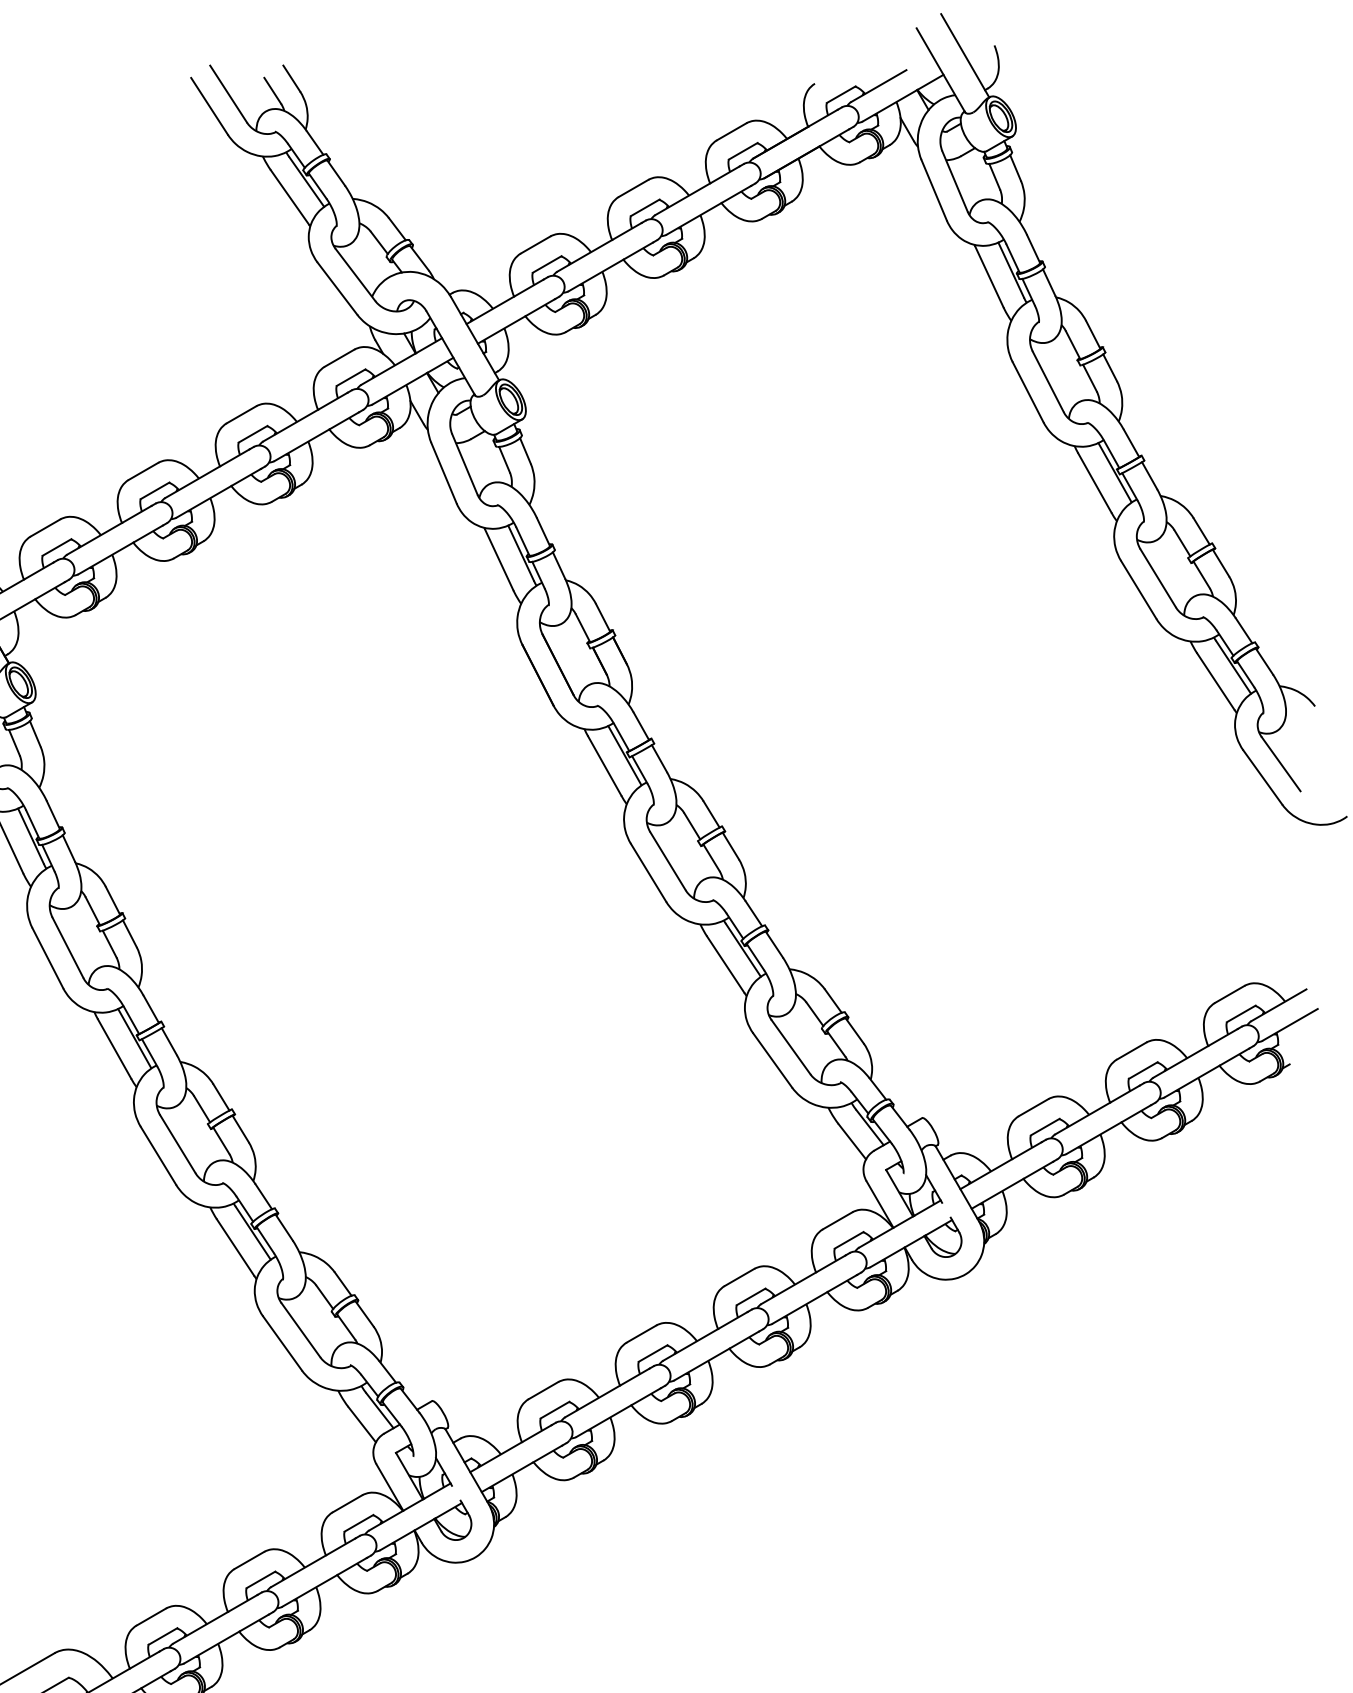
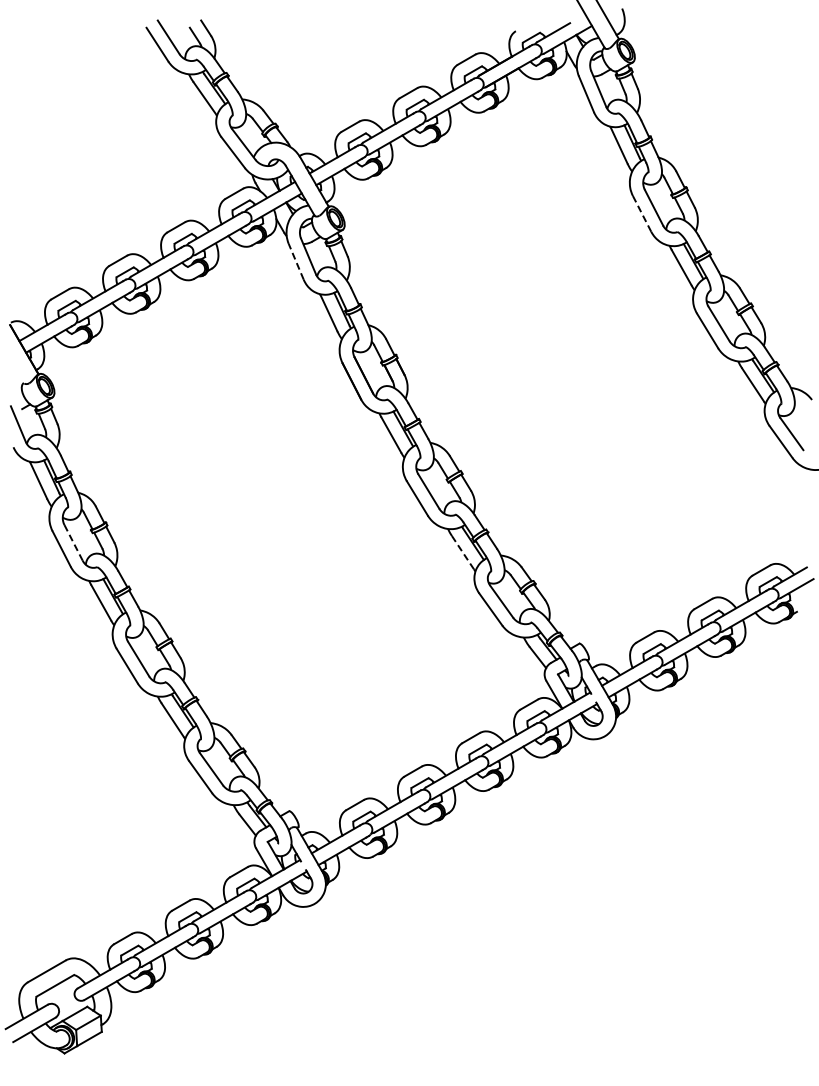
line: (1028, 391) -> (642, 213), solid -> dashed
line: (444, 472) -> (296, 261), solid -> dashed
line: (67, 947) -> (73, 542), solid -> dashed
line: (726, 964) -> (463, 552), solid -> dashed

